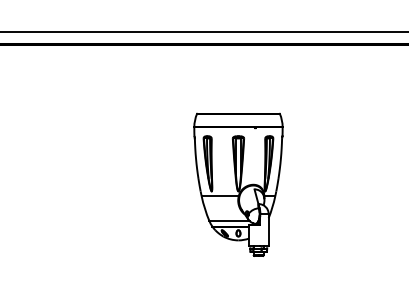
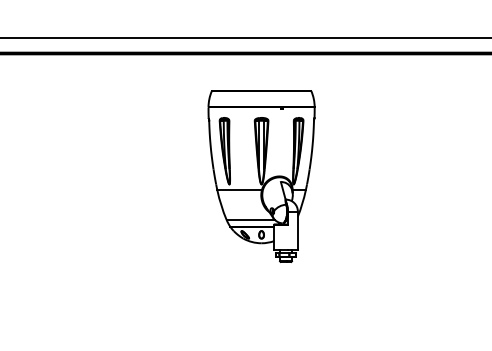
part: (238, 184) -> (261, 176), moved

